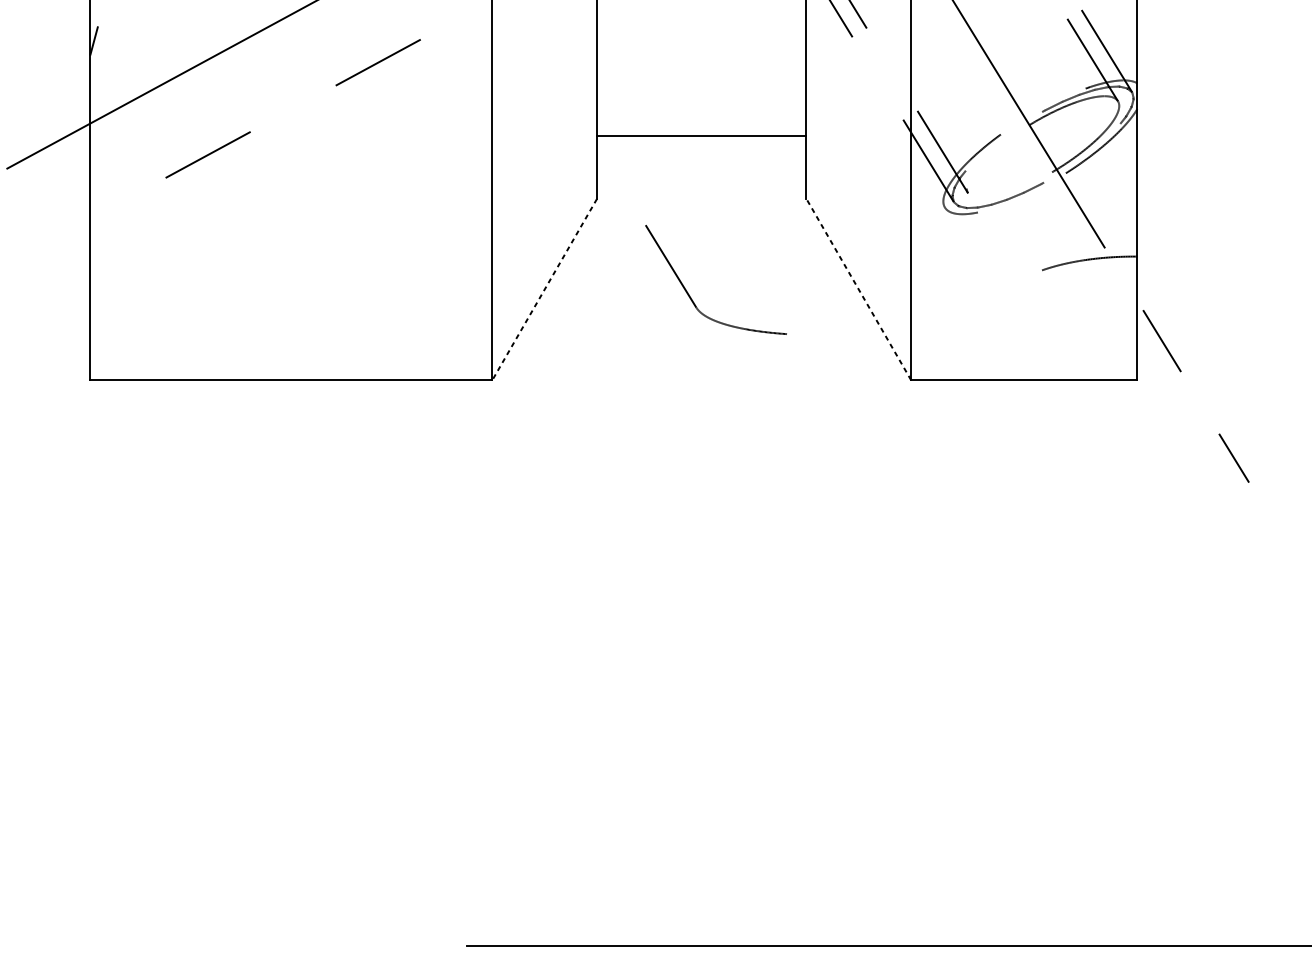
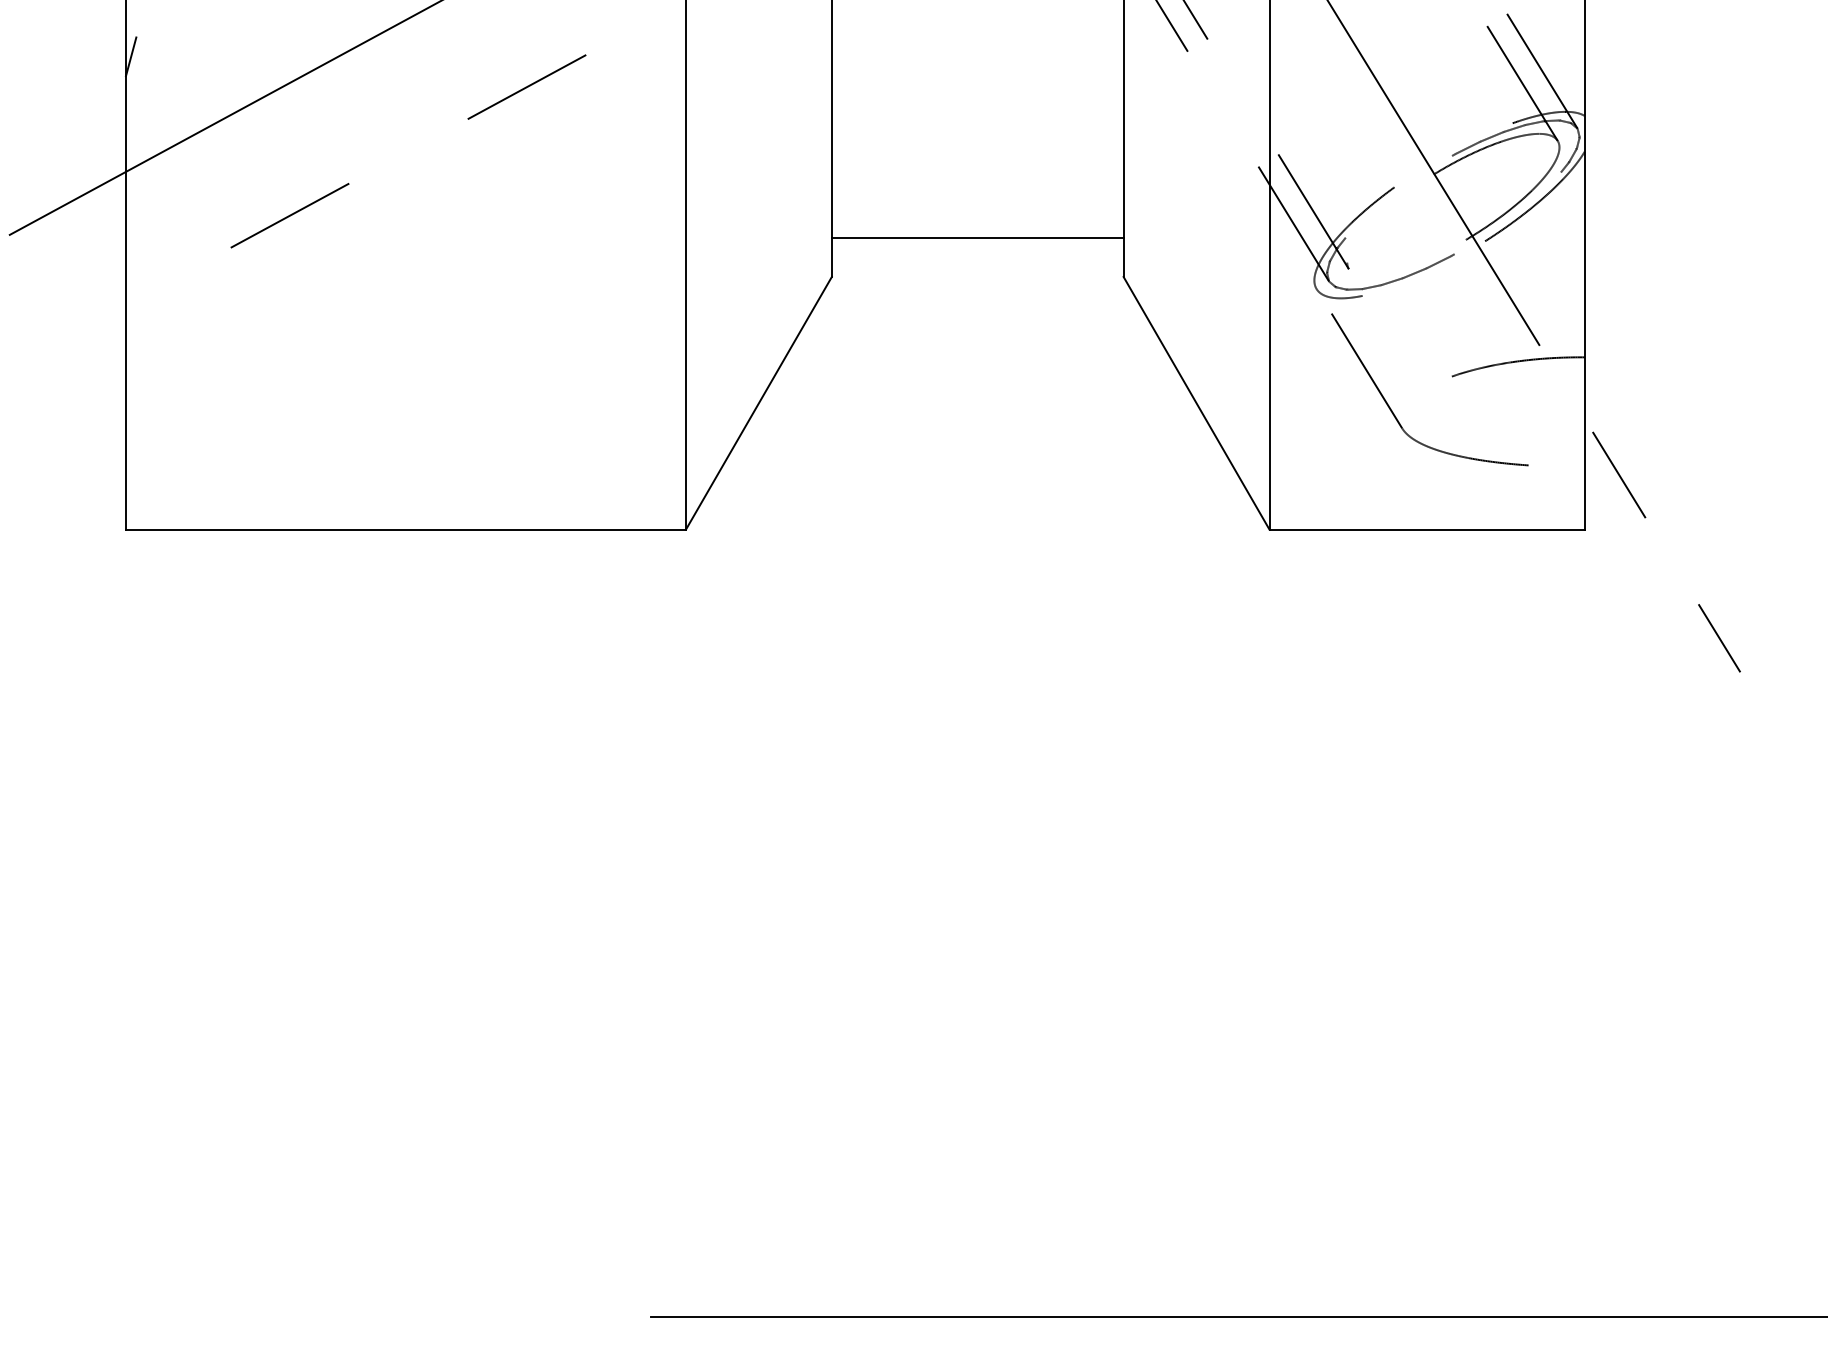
line: (701, 136) -> (977, 237), moved
line: (544, 289) -> (758, 403), dashed -> solid
line: (858, 289) -> (1196, 403), dashed -> solid
part: (690, 296) -> (1394, 413), moved

